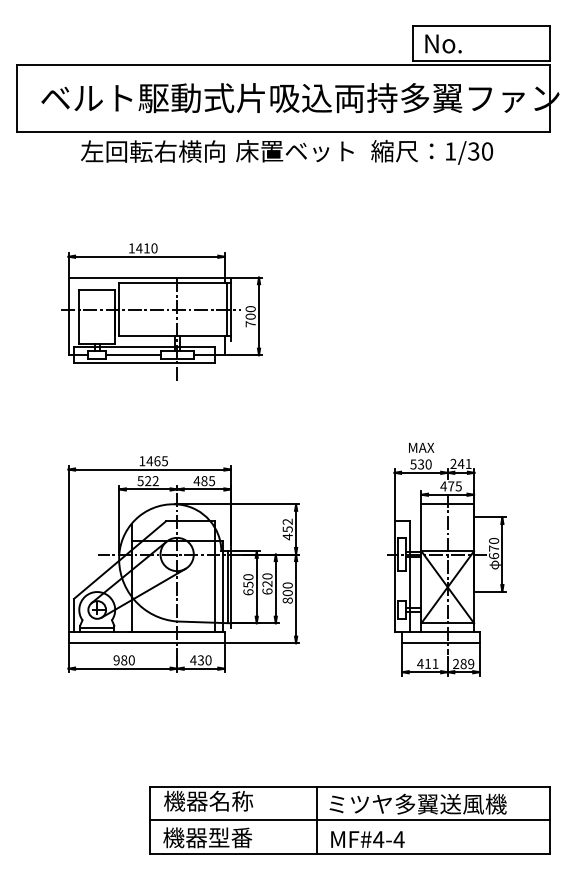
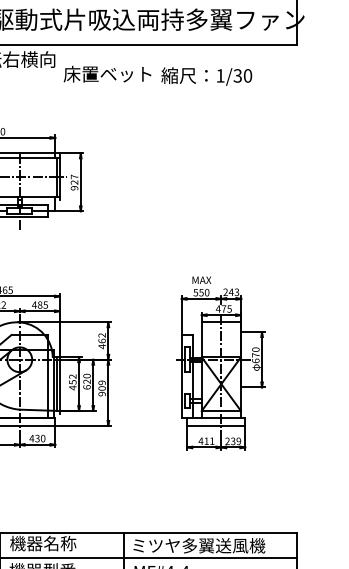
text: (294, 151) -> (107, 74), moved
text: (432, 152) -> (207, 76), moved
text: (250, 316) -> (74, 182), 700 -> 927
text: (421, 463) -> (201, 291), 530 -> 550
text: (468, 463) -> (236, 291), 241 -> 243
text: (287, 529) -> (101, 341), 452 -> 462
text: (248, 584) -> (72, 382), 650 -> 452
text: (287, 592) -> (101, 388), 800 -> 909
text: (463, 663) -> (233, 440), 289 -> 239

